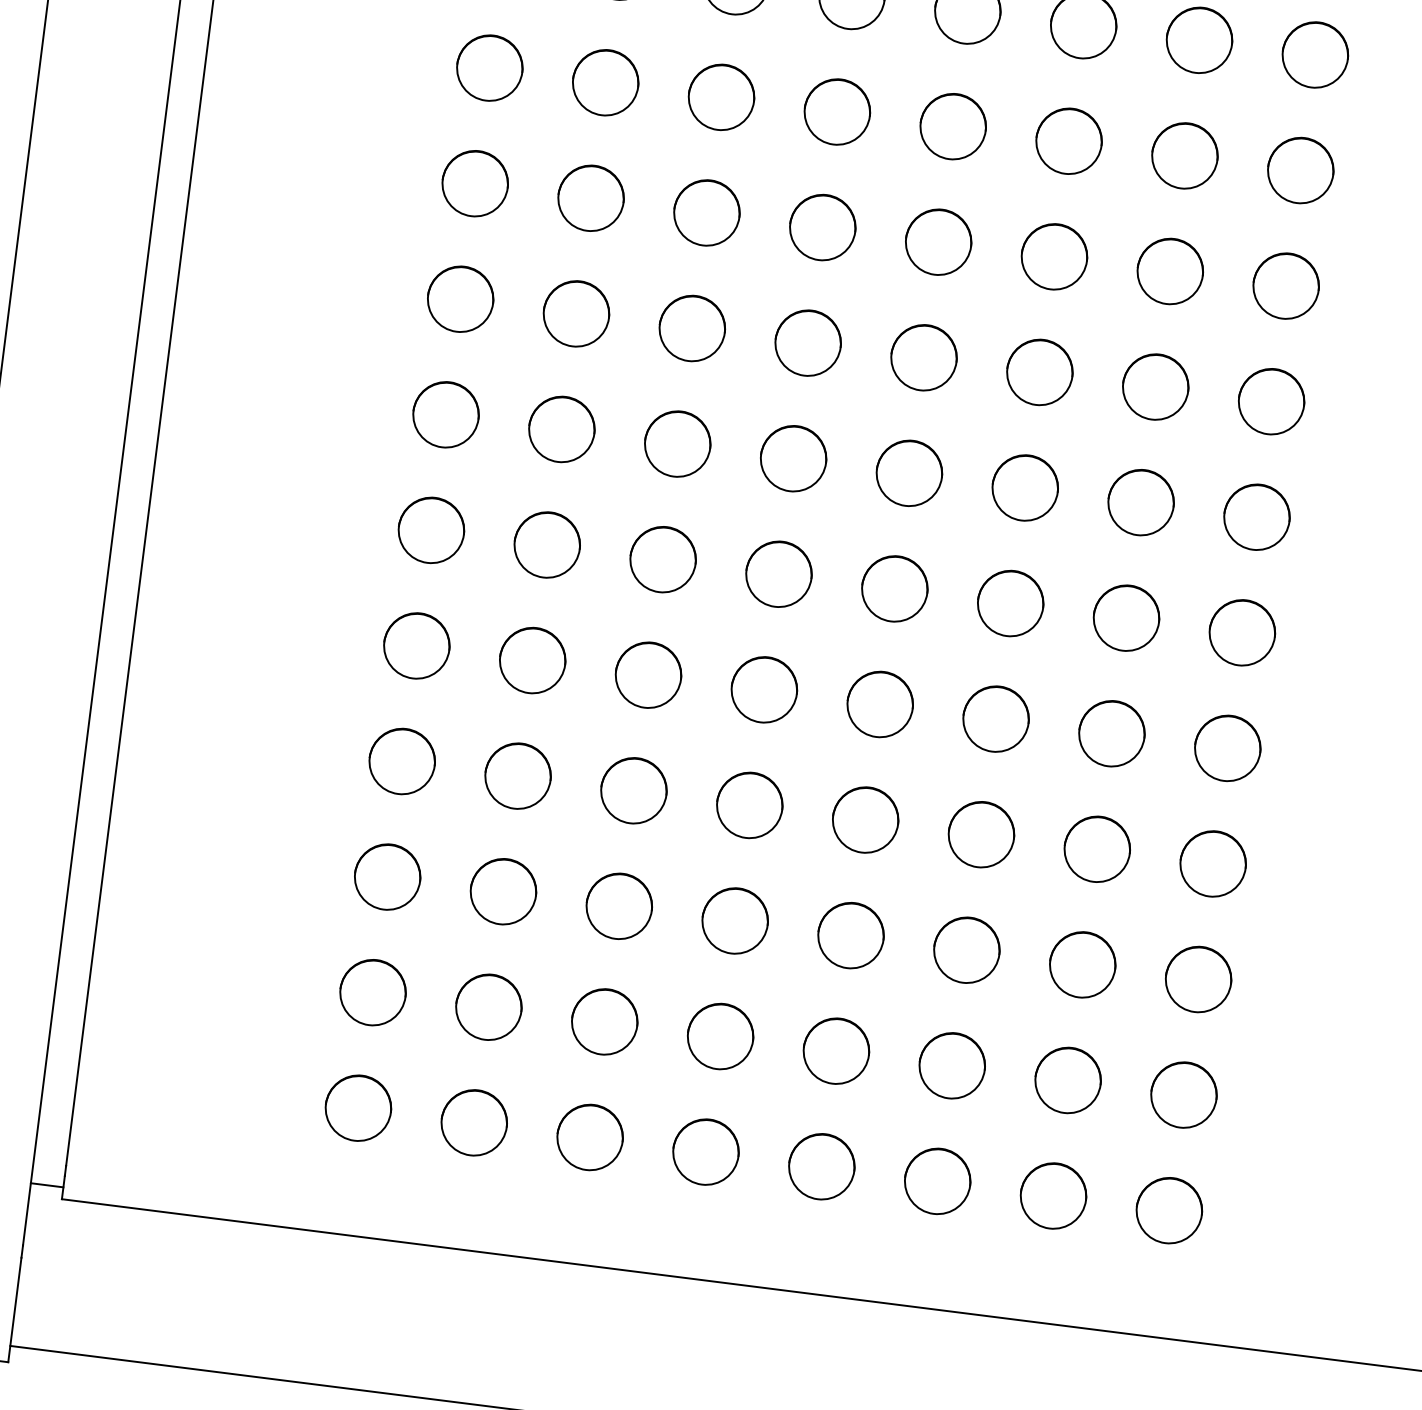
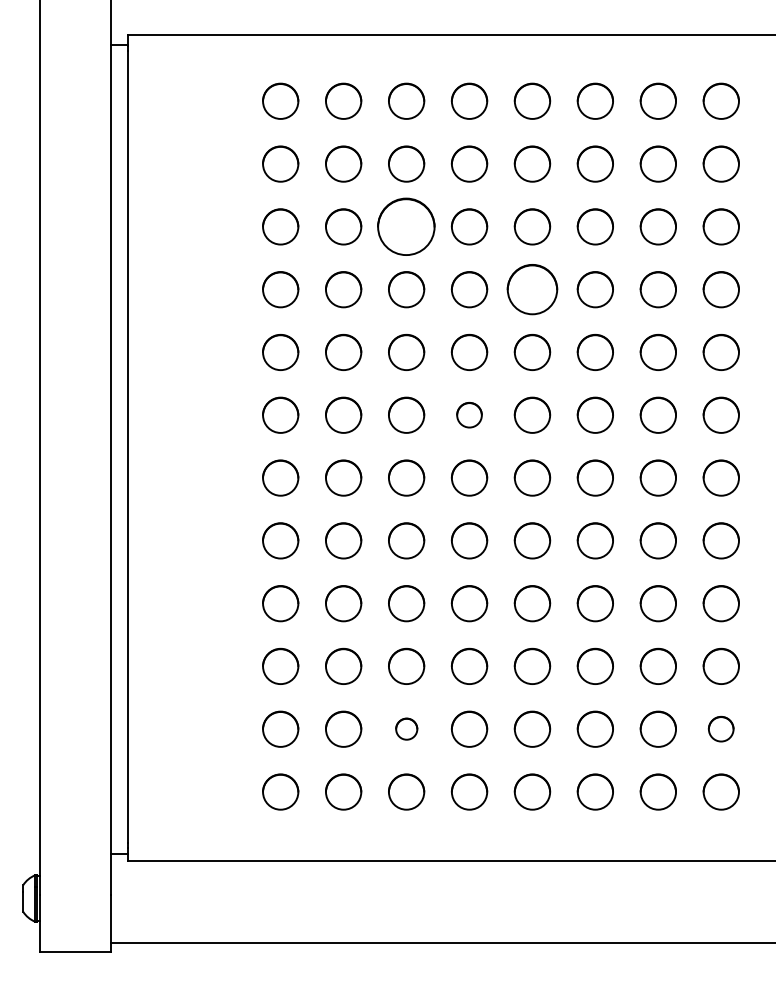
circle: (721, 96) -> (406, 226), size x1.6
part: (938, 241) -> (532, 289), size x1.4
part: (793, 457) -> (469, 414), size x0.7
circle: (604, 1020) -> (406, 728), size x0.6
circle: (1182, 1093) -> (720, 728), size x0.7

